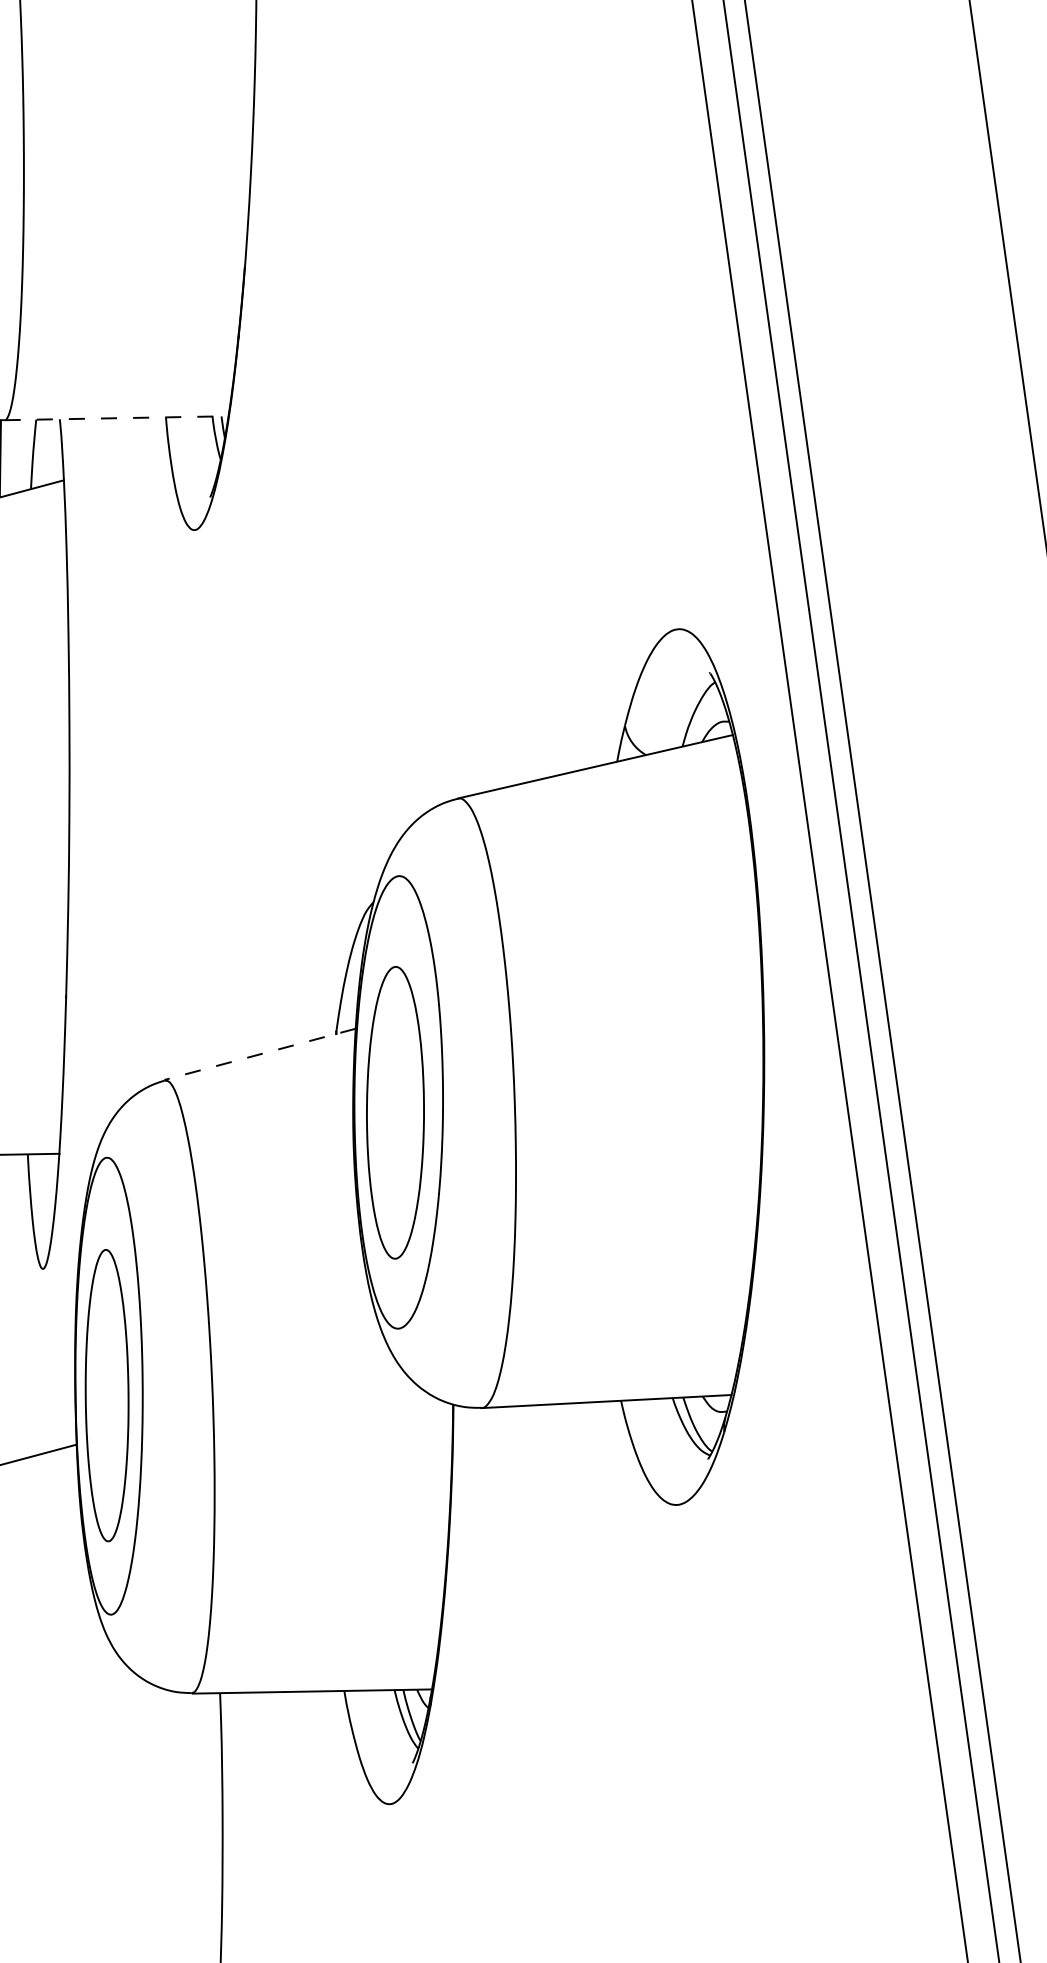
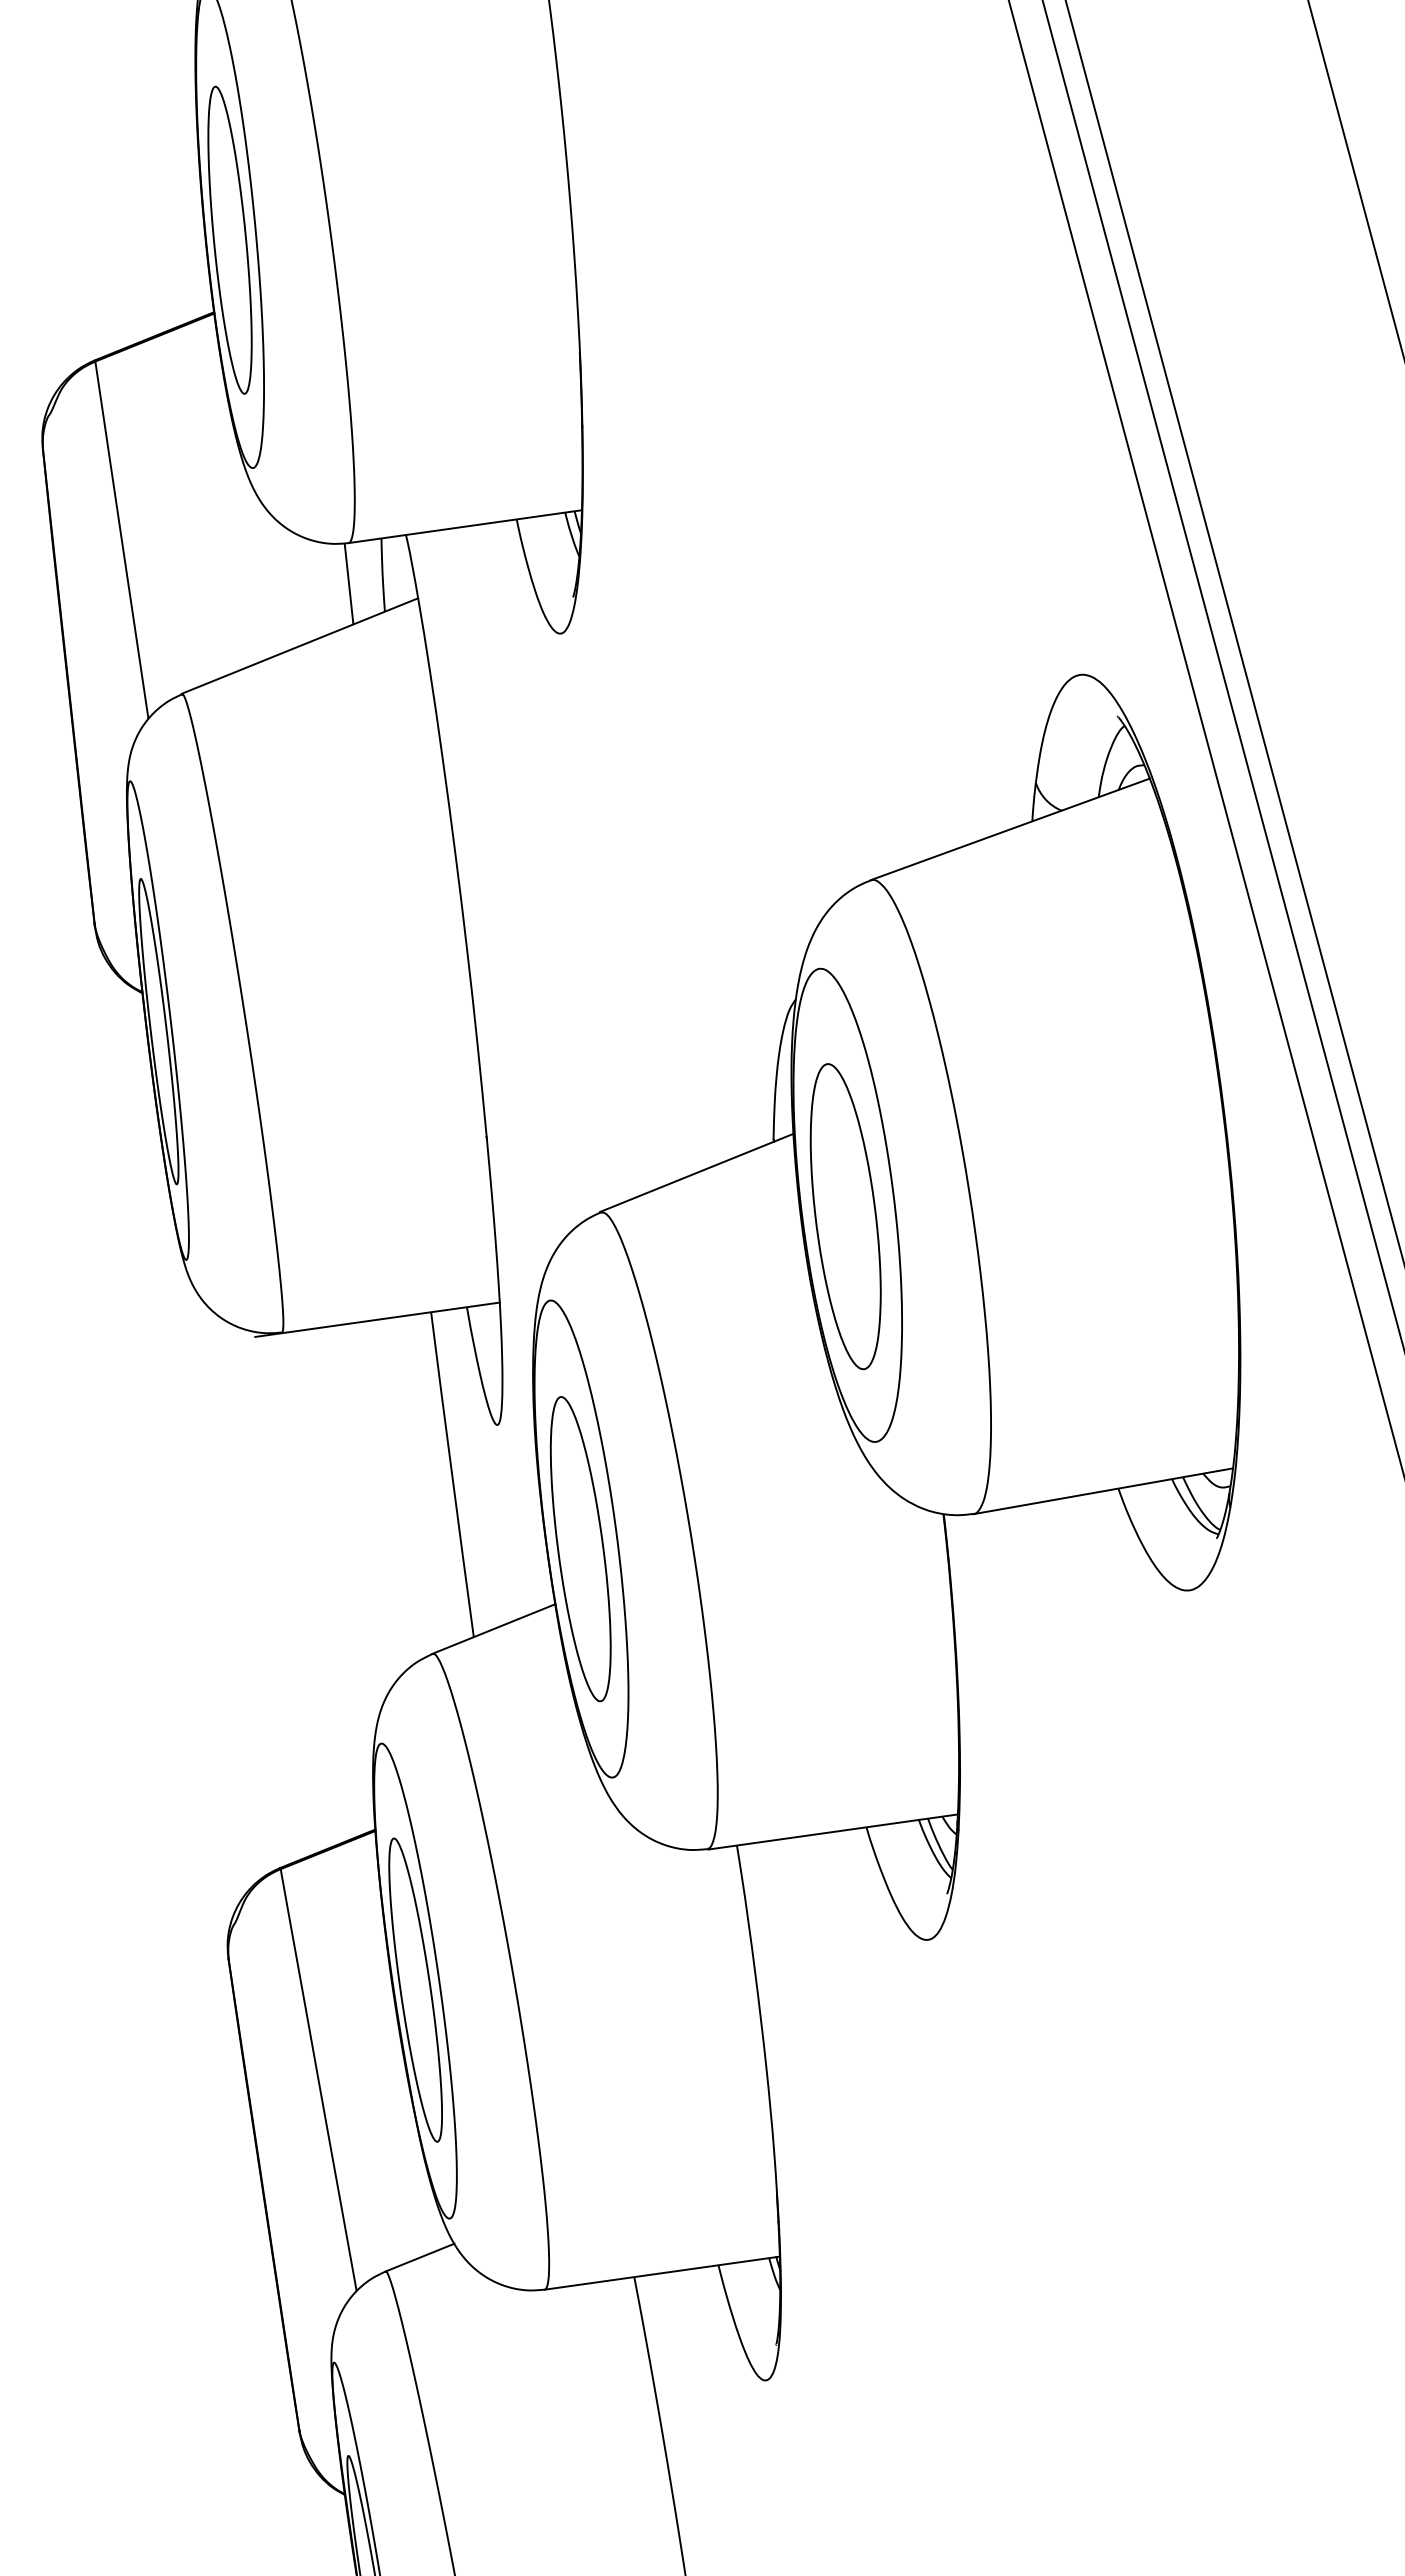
line: (116, 418) -> (465, 526), dashed -> solid
line: (259, 1054) -> (696, 1173), dashed -> solid

